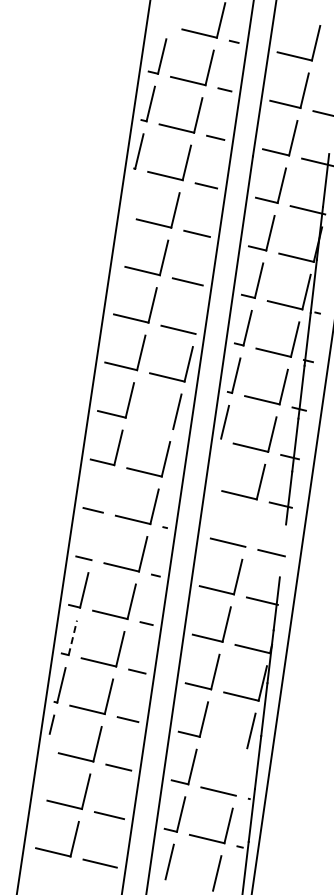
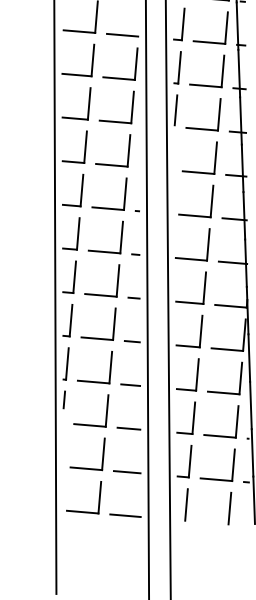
line: (155, 424) -> (115, 121), added
line: (106, 495) -> (81, 190), added
line: (249, 529) -> (211, 201), added
line: (95, 542) -> (78, 233), added
line: (282, 550) -> (243, 215), added
line: (72, 637) -> (70, 320), dashed -> solid
line: (229, 743) -> (223, 392), added
line: (239, 778) -> (236, 422), added

